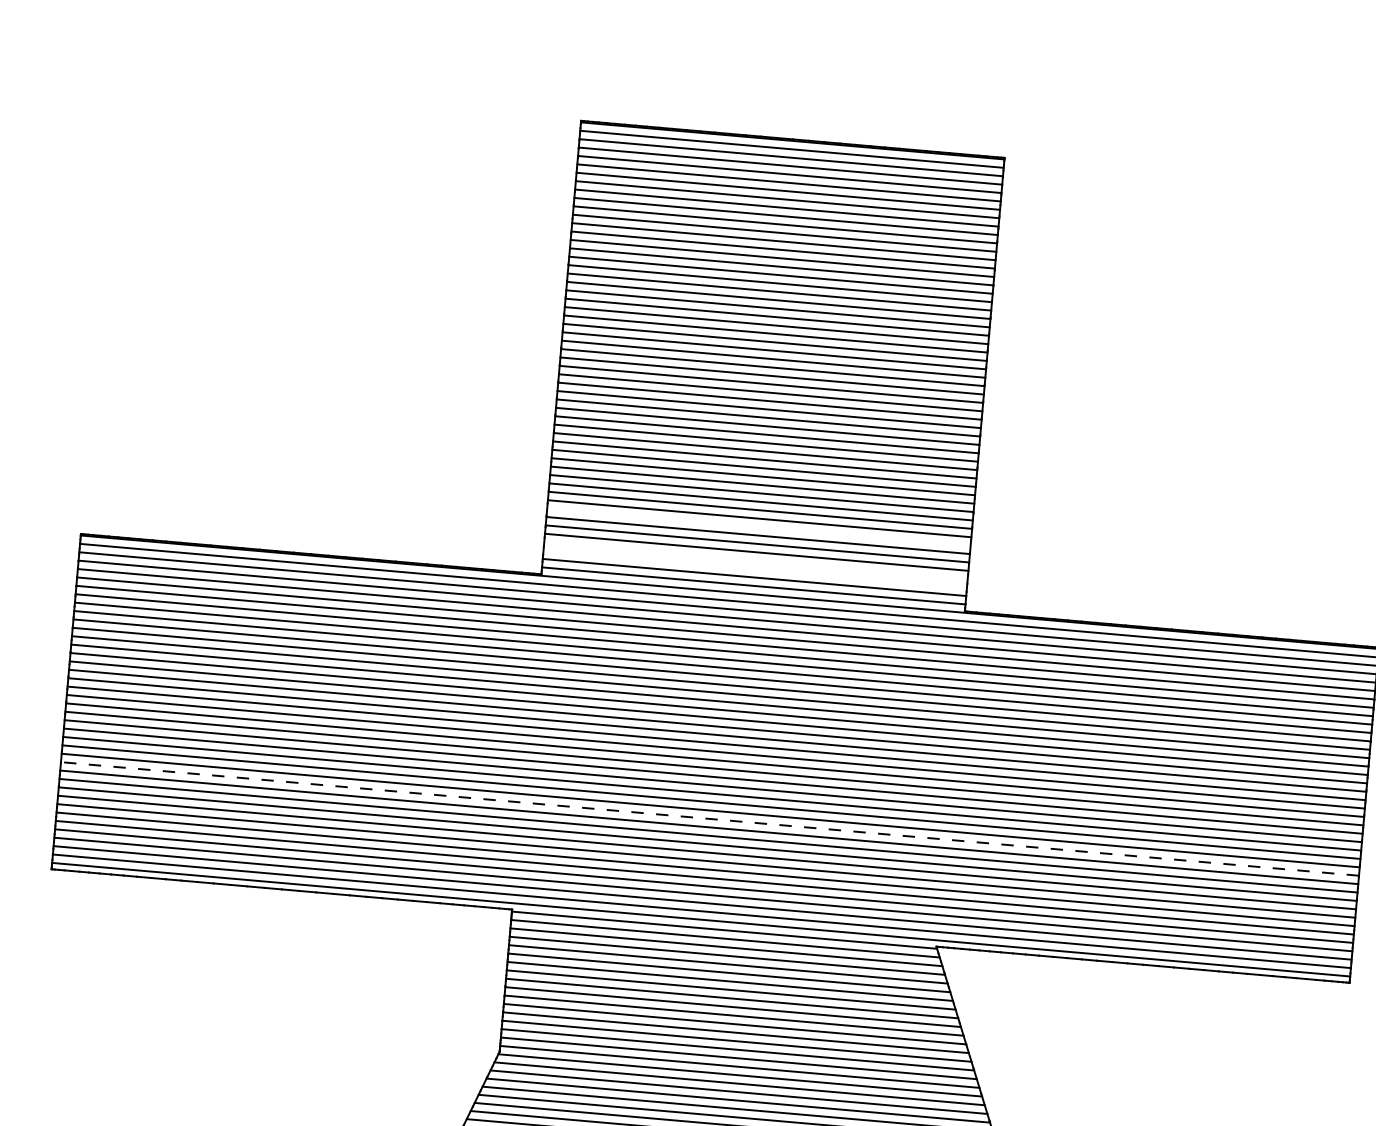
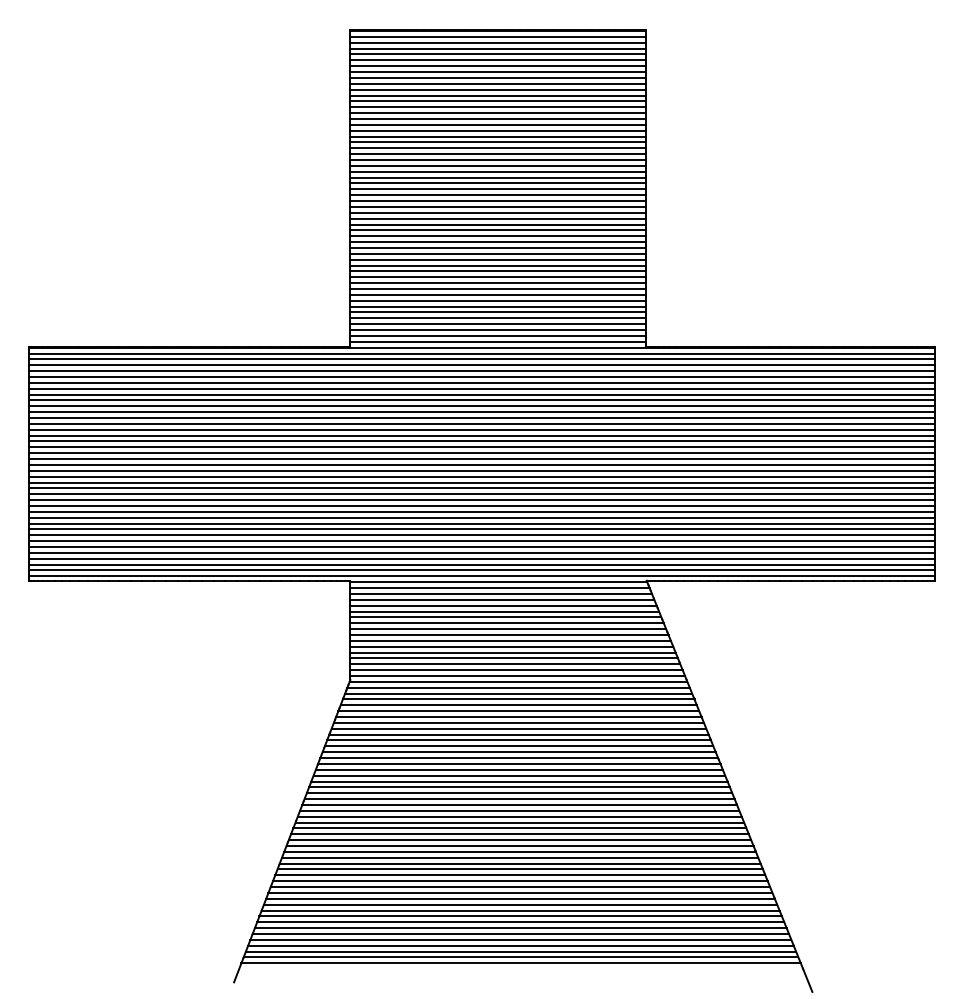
line: (759, 526) -> (498, 300), added
line: (756, 561) -> (498, 324), added
line: (755, 569) -> (498, 330), added
line: (709, 818) -> (481, 505), dashed -> solid

